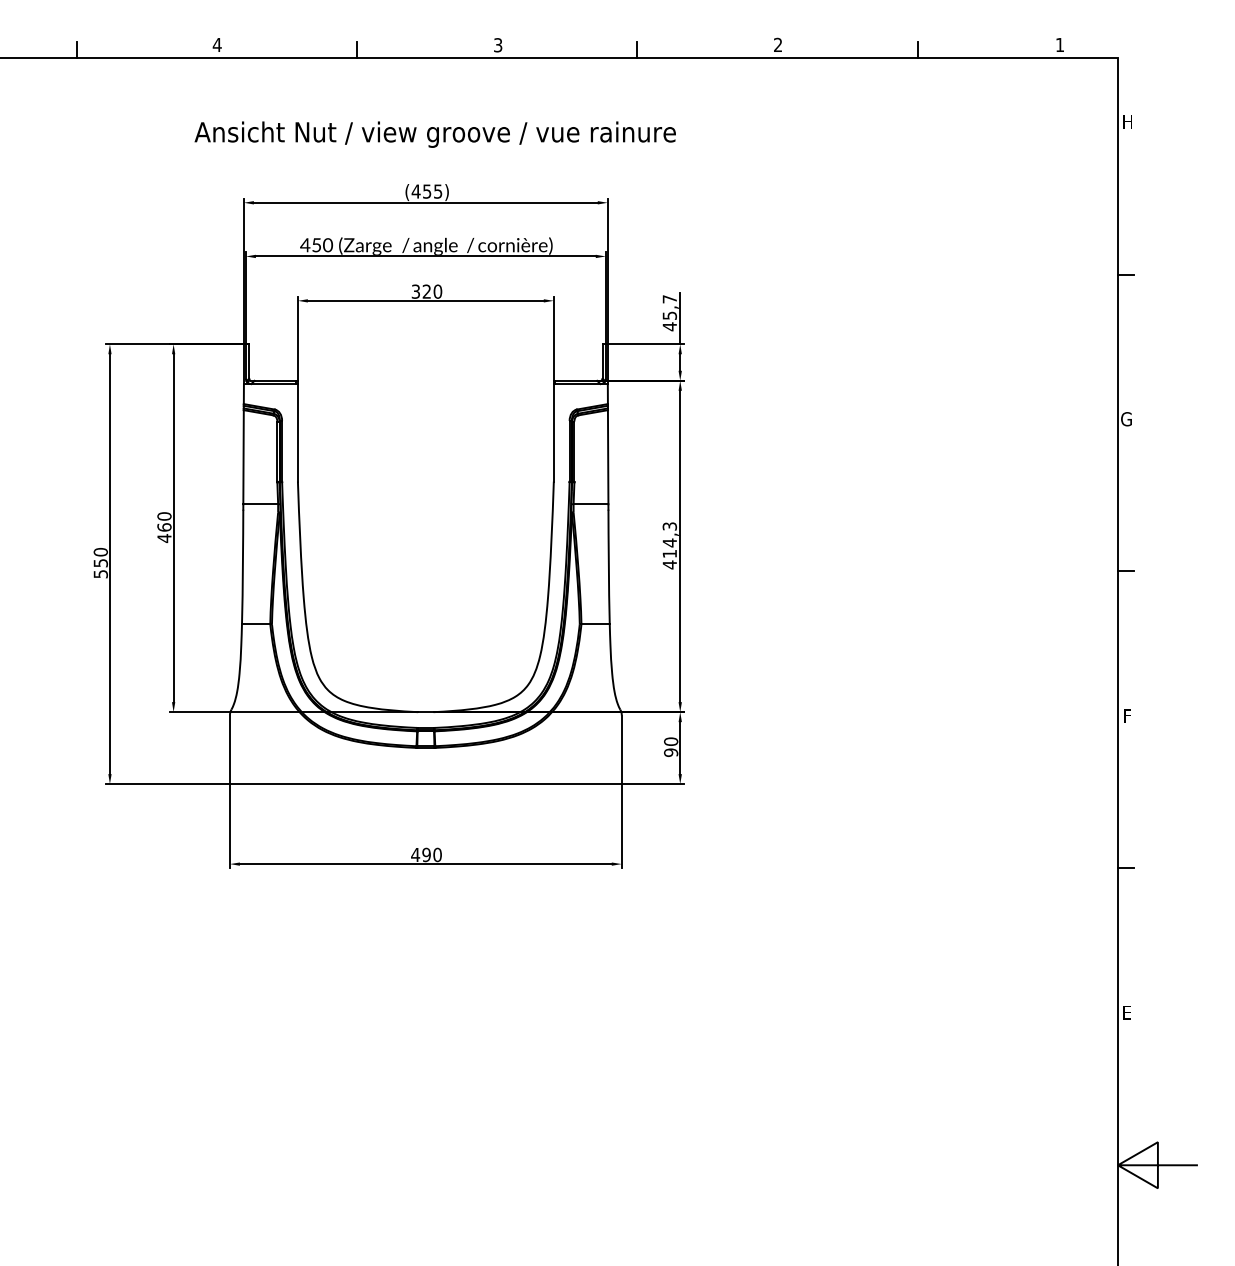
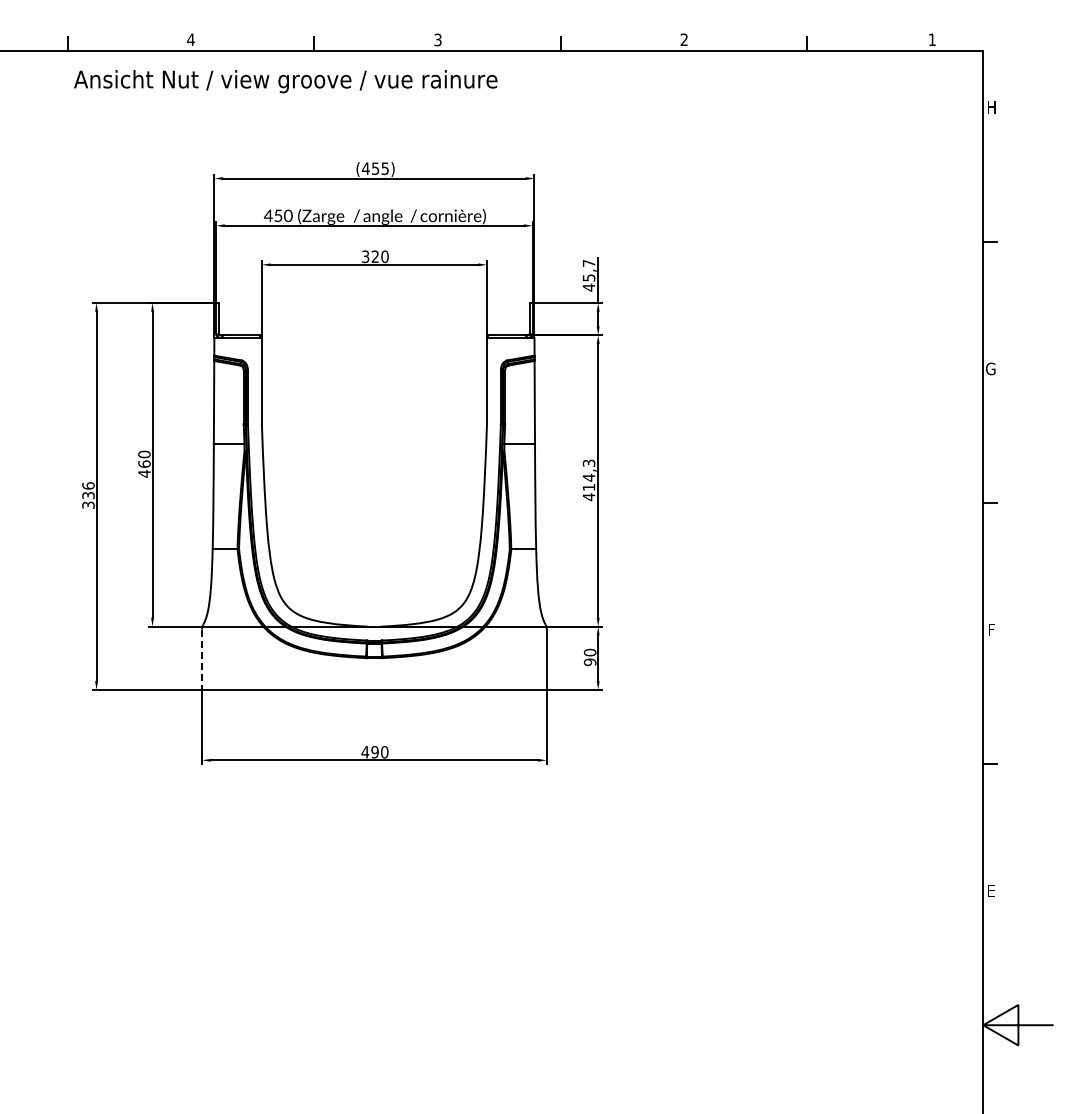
text: (435, 134) -> (285, 81), moved
text: (100, 563) -> (88, 495), 550 -> 336
line: (230, 750) -> (202, 660), solid -> dashed

